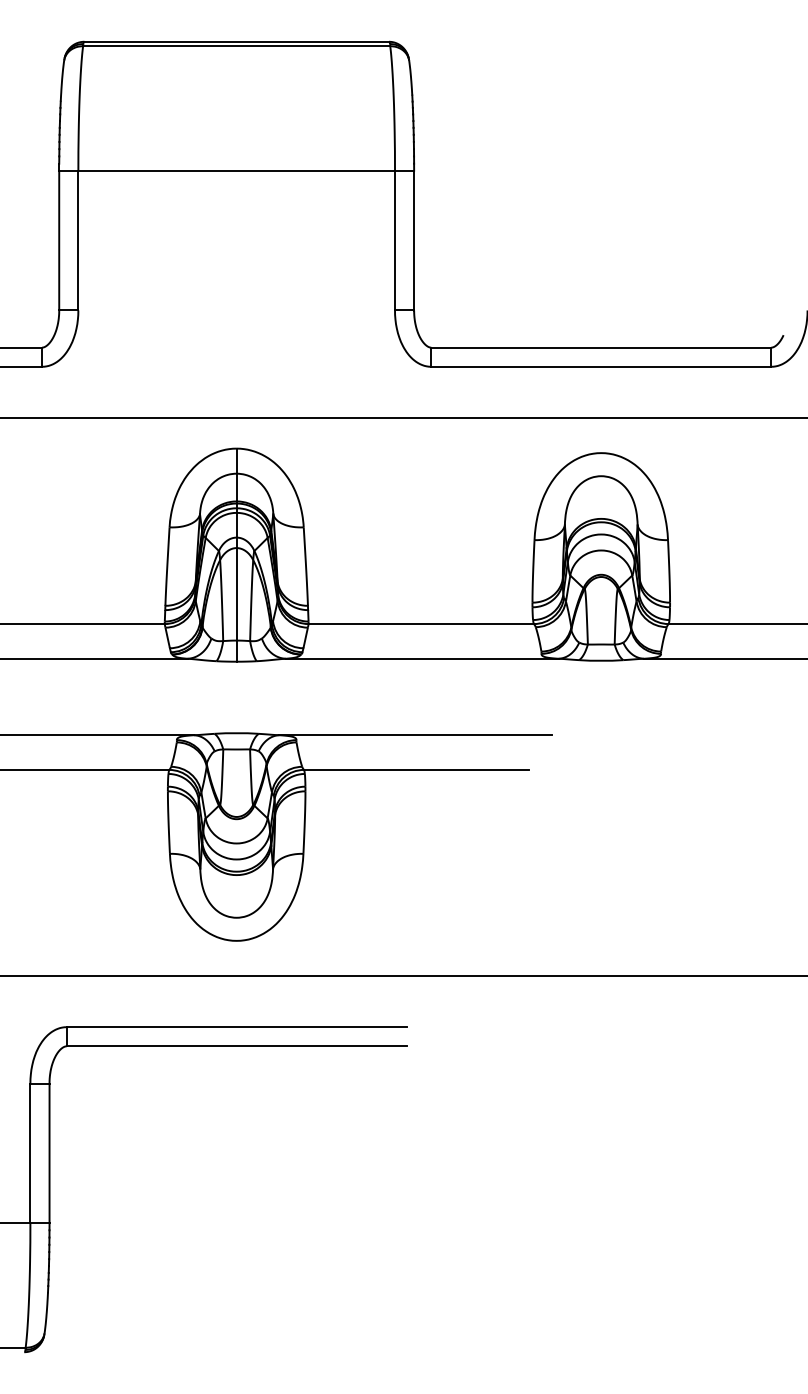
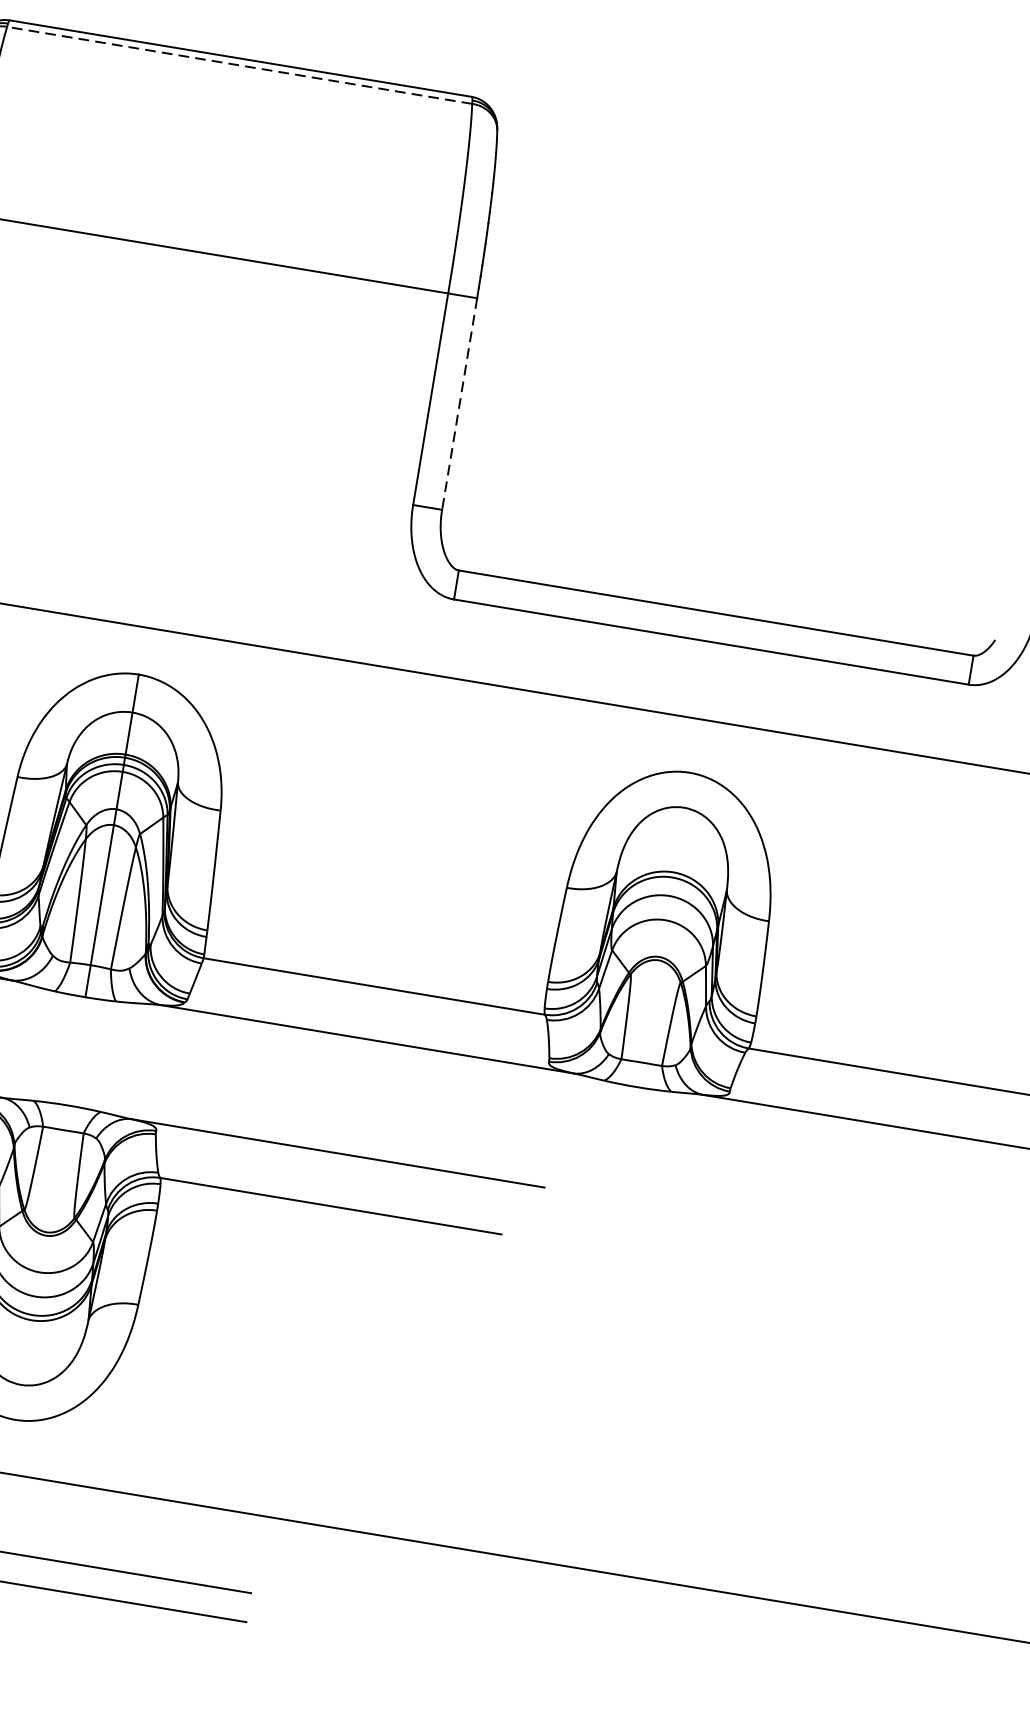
line: (236, 46) -> (239, 65), solid -> dashed
line: (414, 240) -> (460, 404), solid -> dashed

